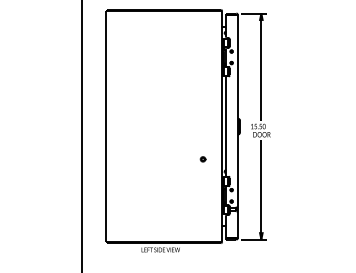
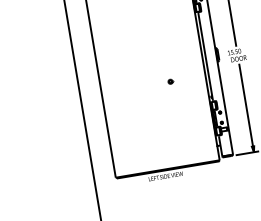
part: (202, 159) -> (170, 81), moved

